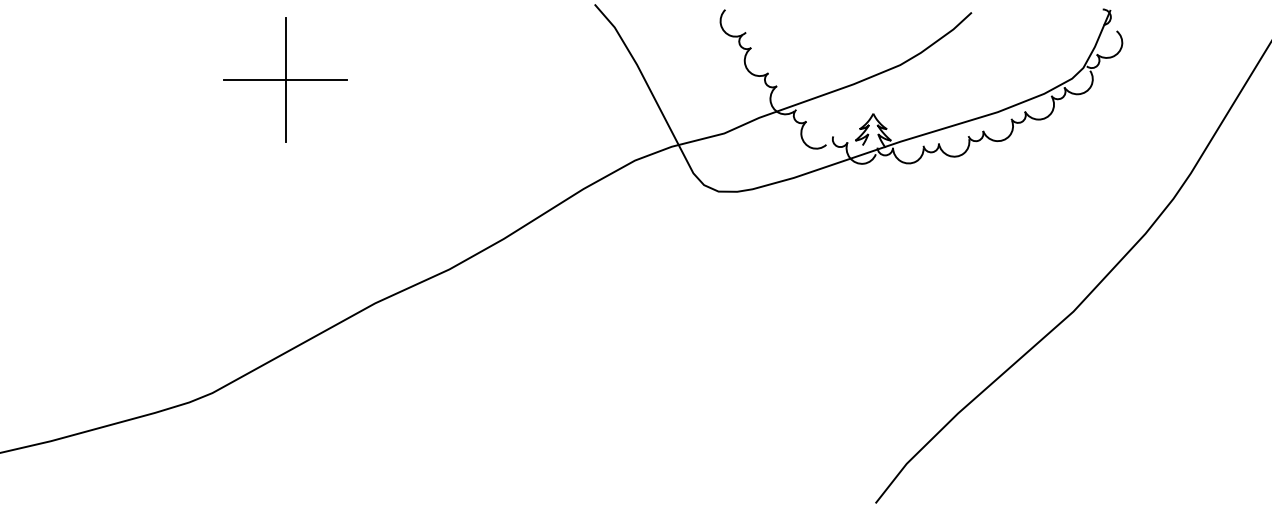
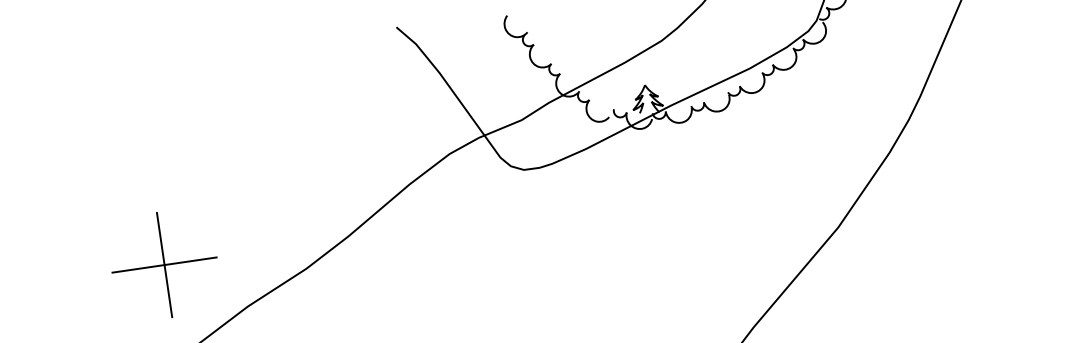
part: (285, 79) -> (164, 264), moved

